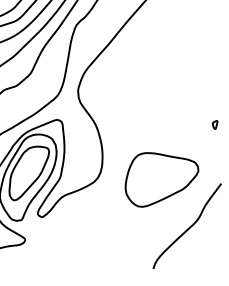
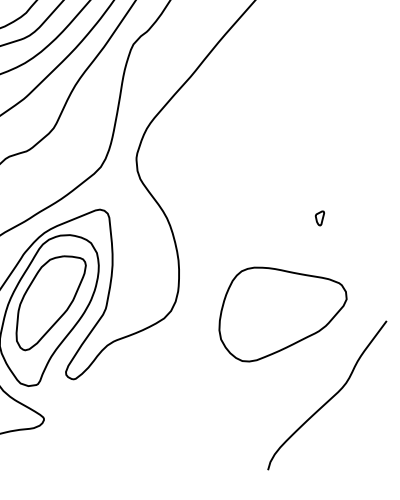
part: (214, 124) -> (318, 217), moved

